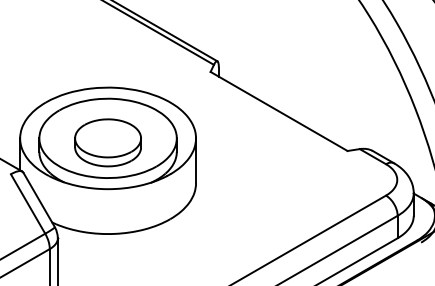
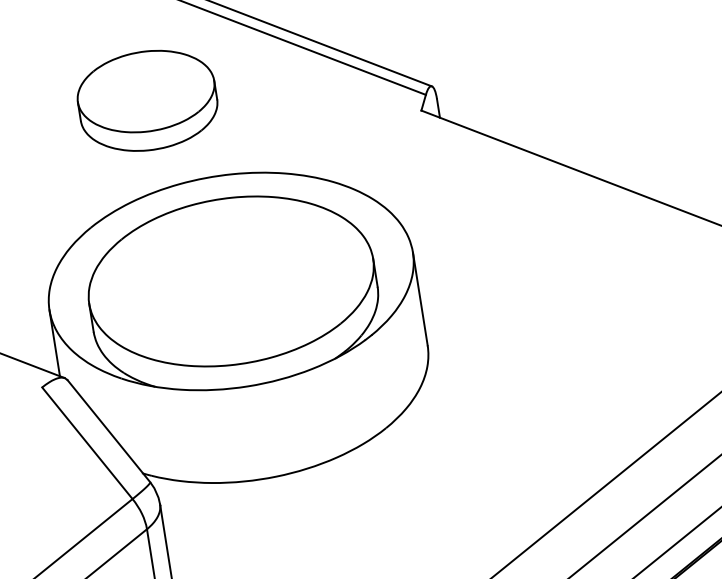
part: (107, 142) -> (146, 100), moved

